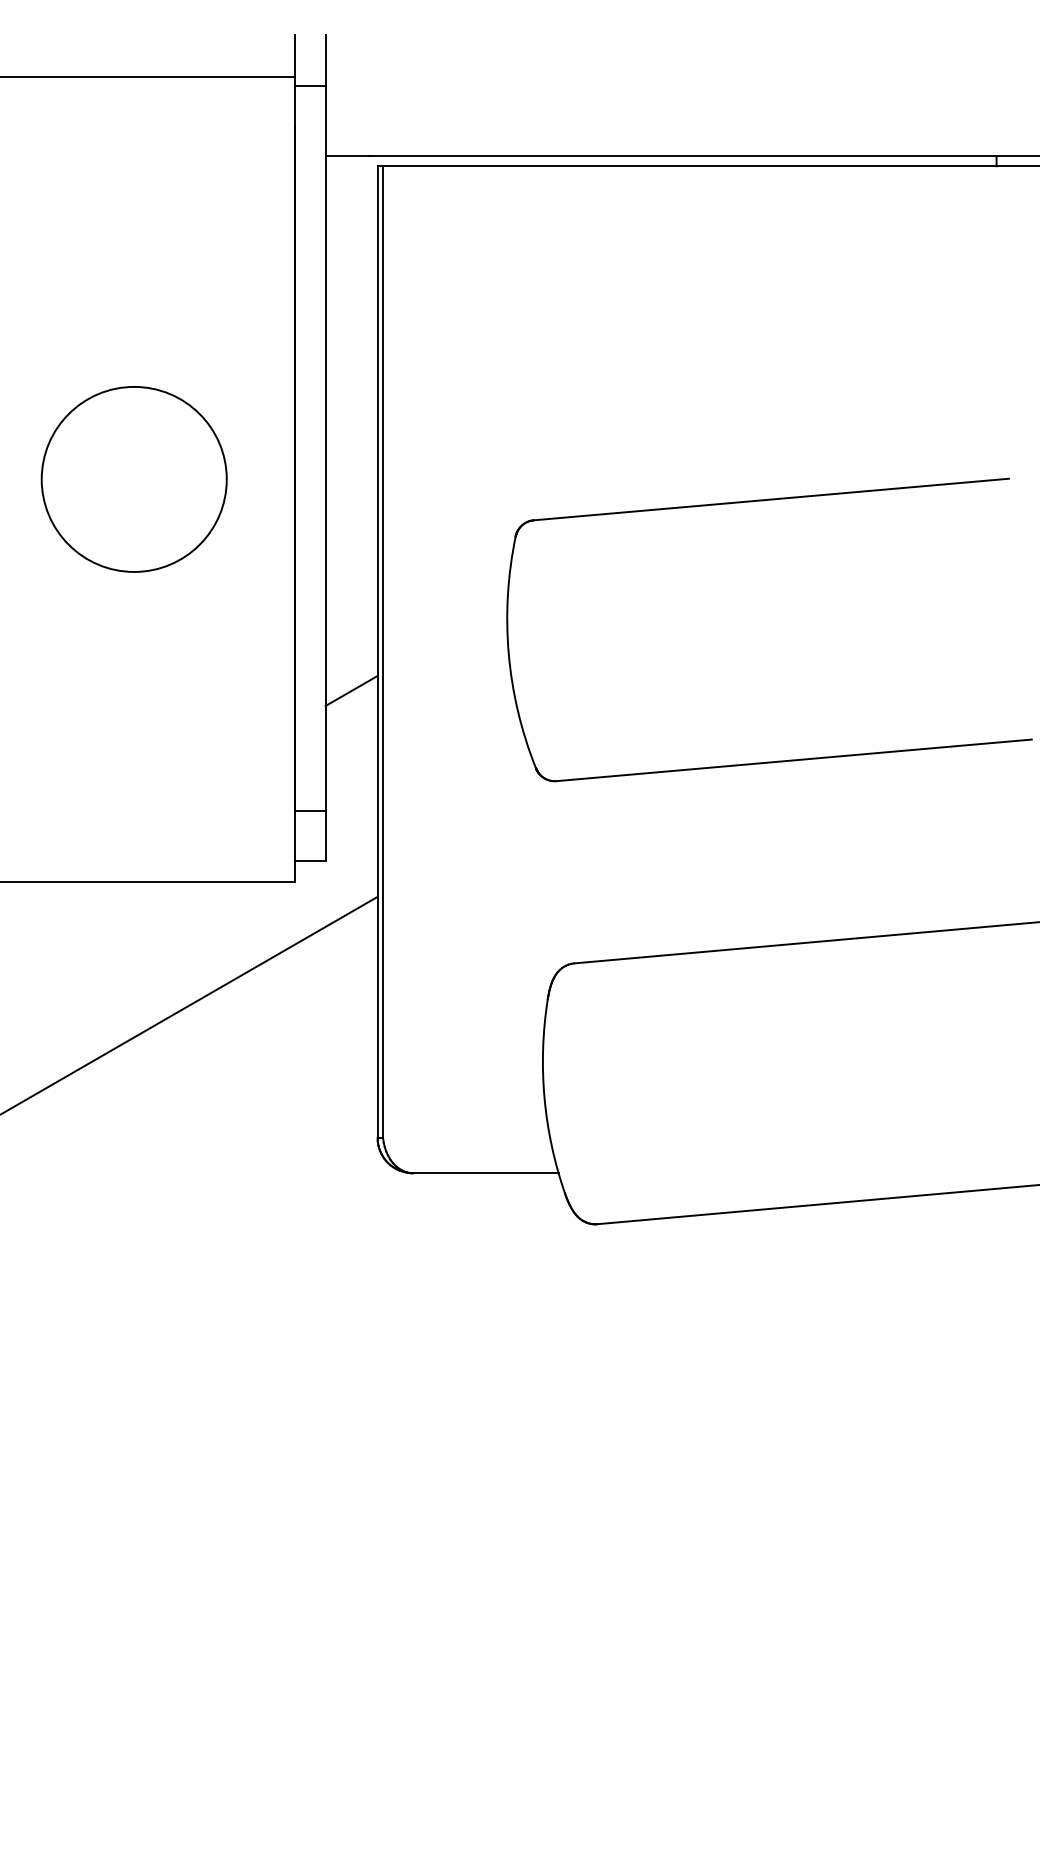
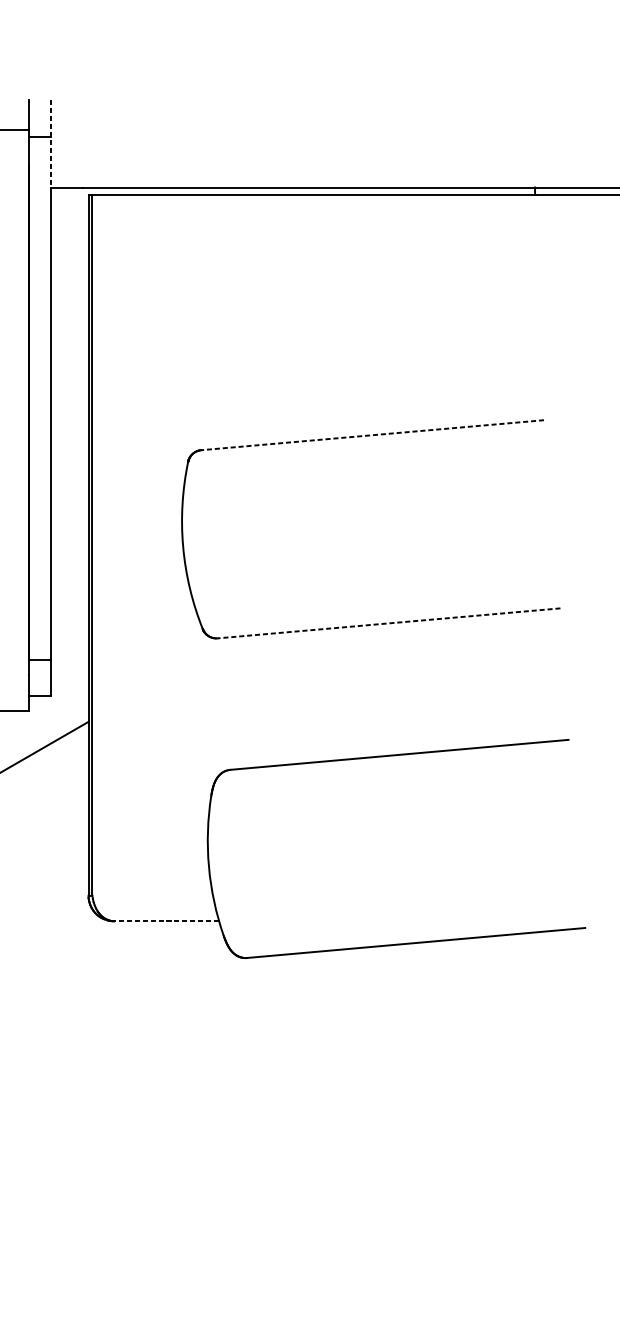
line: (325, 96) -> (50, 144), solid -> dashed
line: (770, 499) -> (371, 435), solid -> dashed
line: (351, 690) -> (69, 572), removed
line: (793, 760) -> (388, 623), solid -> dashed
line: (485, 1173) -> (166, 921), solid -> dashed

